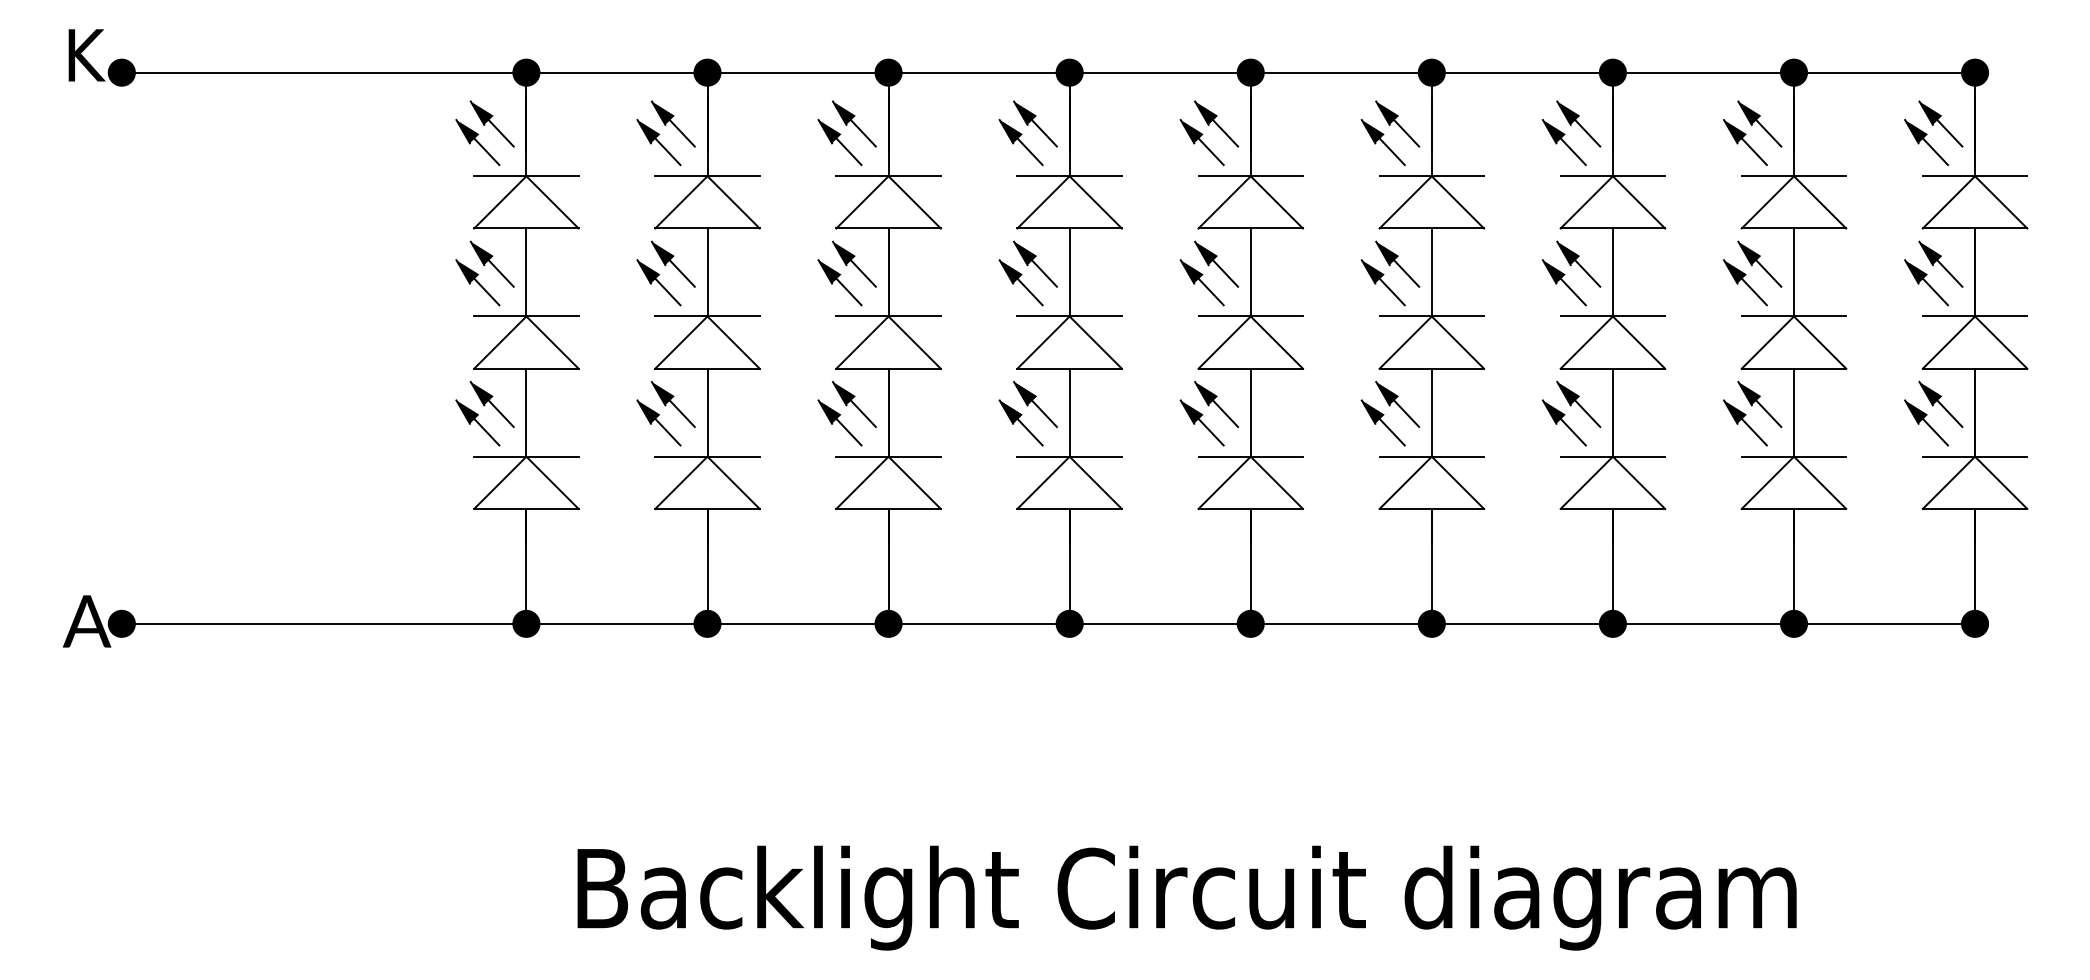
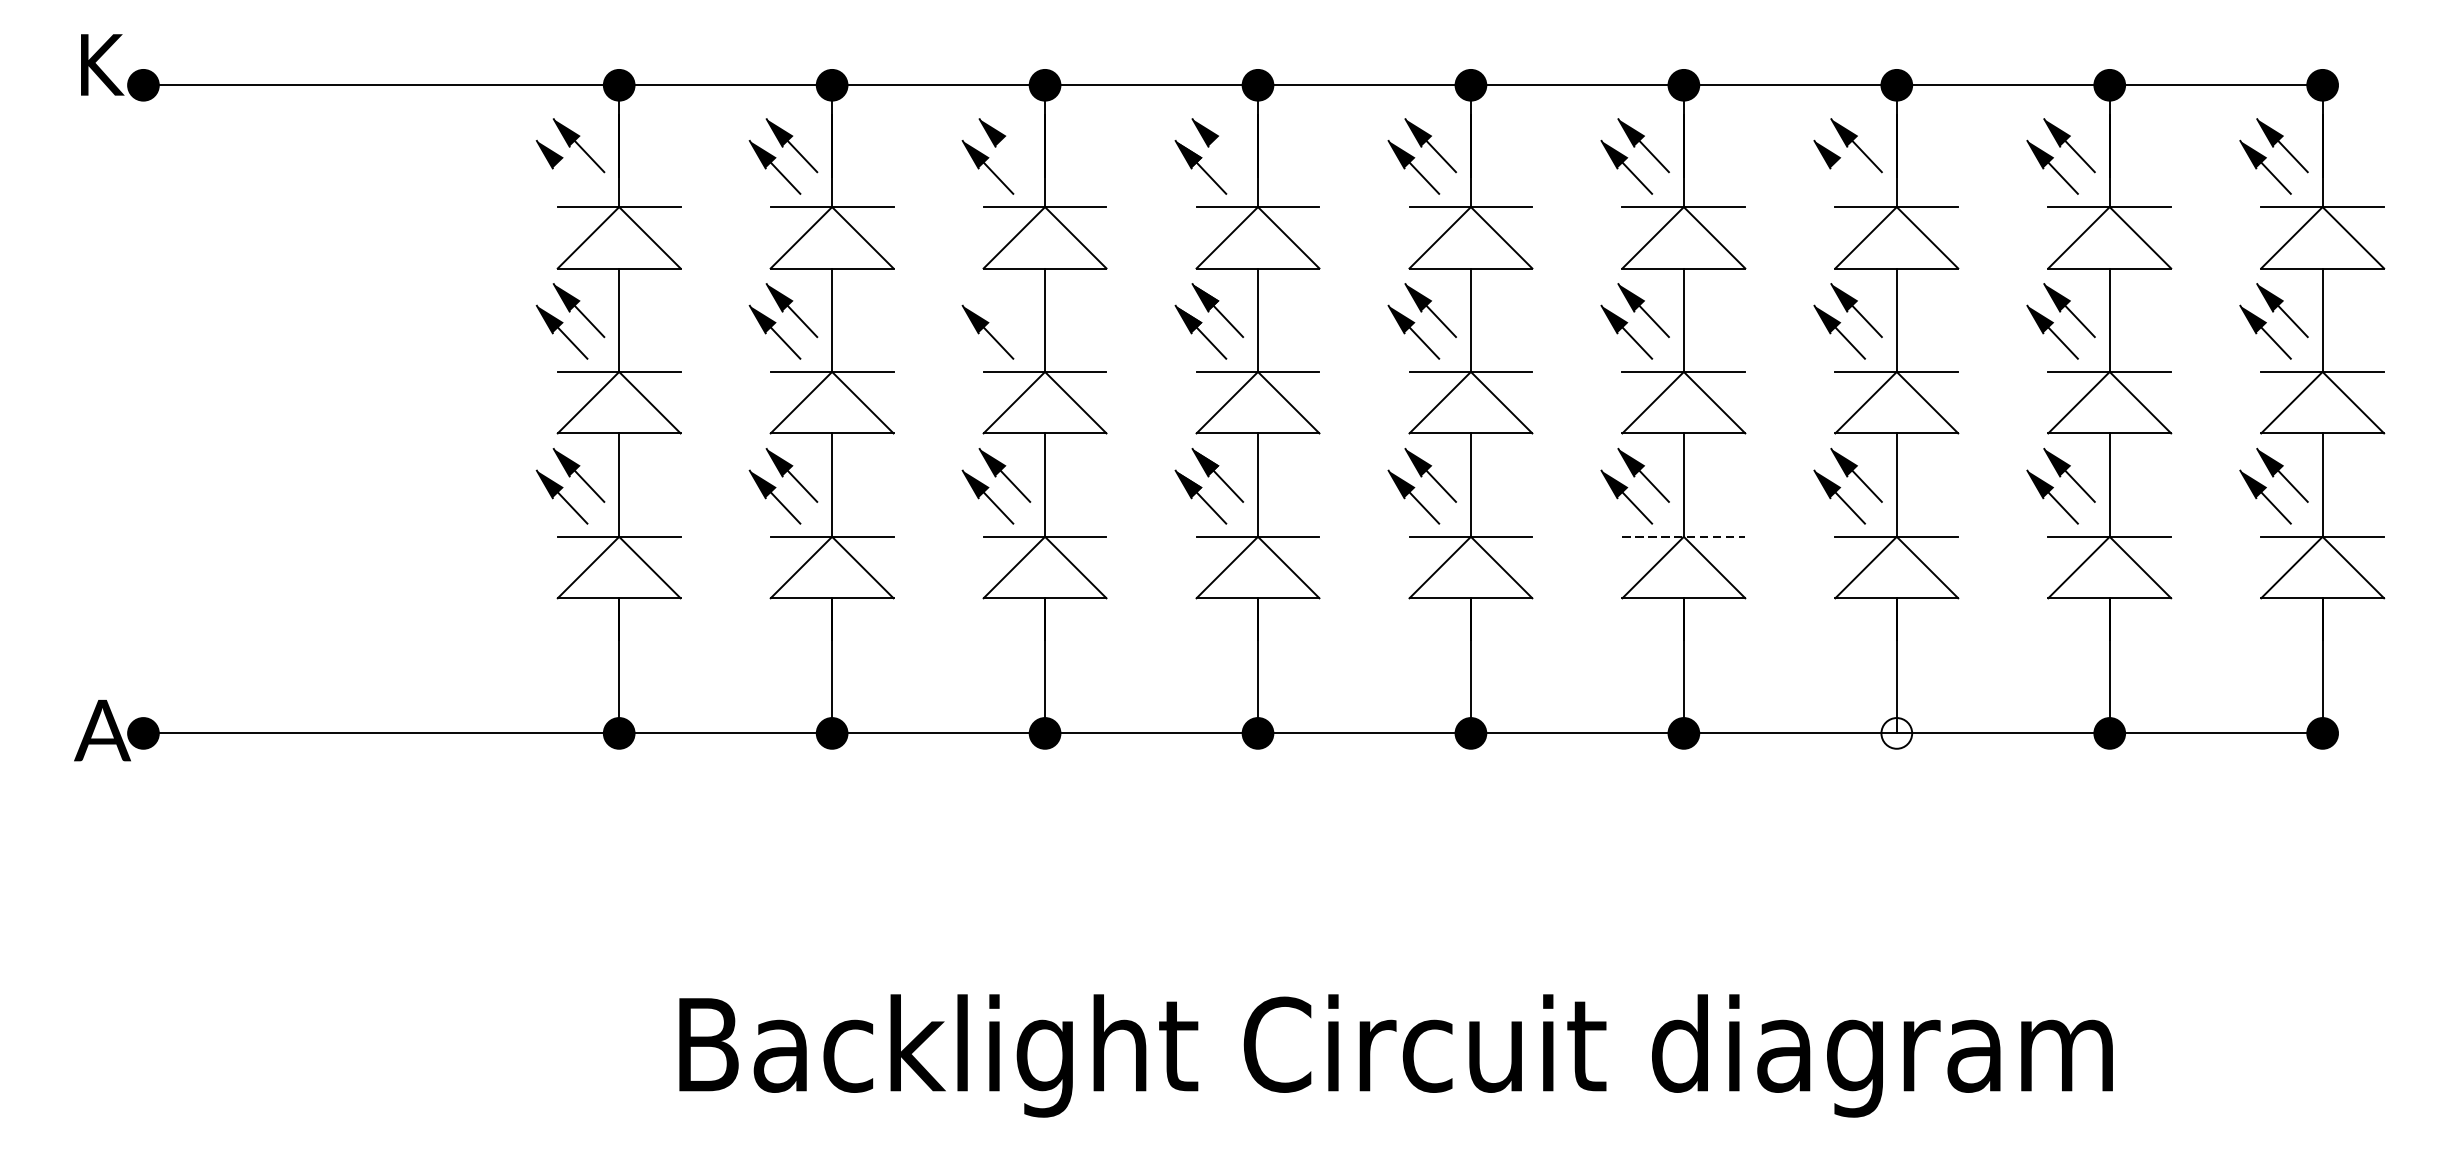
line: (863, 133) -> (1015, 156), removed
line: (1044, 133) -> (1228, 156), removed
line: (486, 151) -> (572, 177), removed
line: (1573, 151) -> (1850, 177), removed
part: (854, 263) -> (1004, 309), removed
line: (1432, 456) -> (1684, 536), solid -> dashed
fill: (1612, 623) -> (1896, 732), removed

